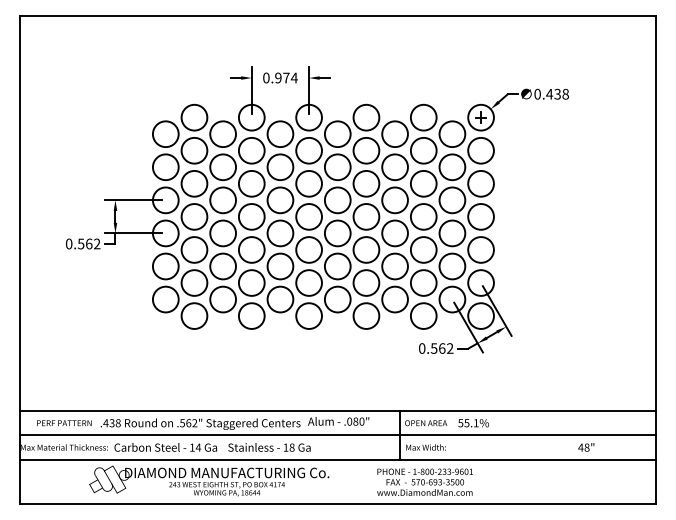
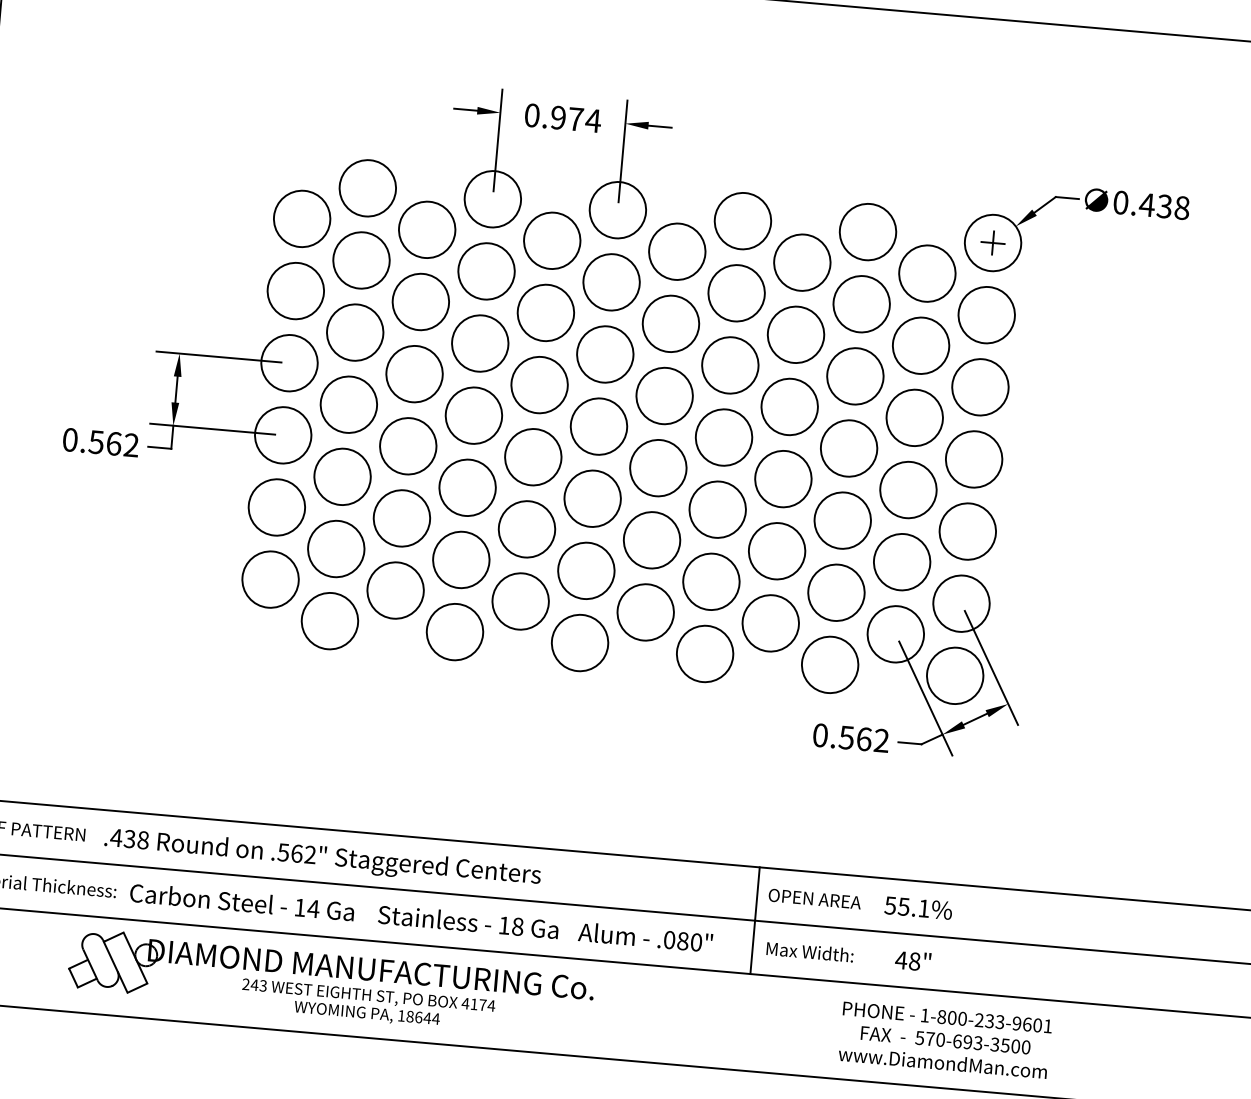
text: (338, 421) -> (645, 937), moved
text: (586, 447) -> (913, 961), moved
text: (424, 481) -> (944, 1038), moved

